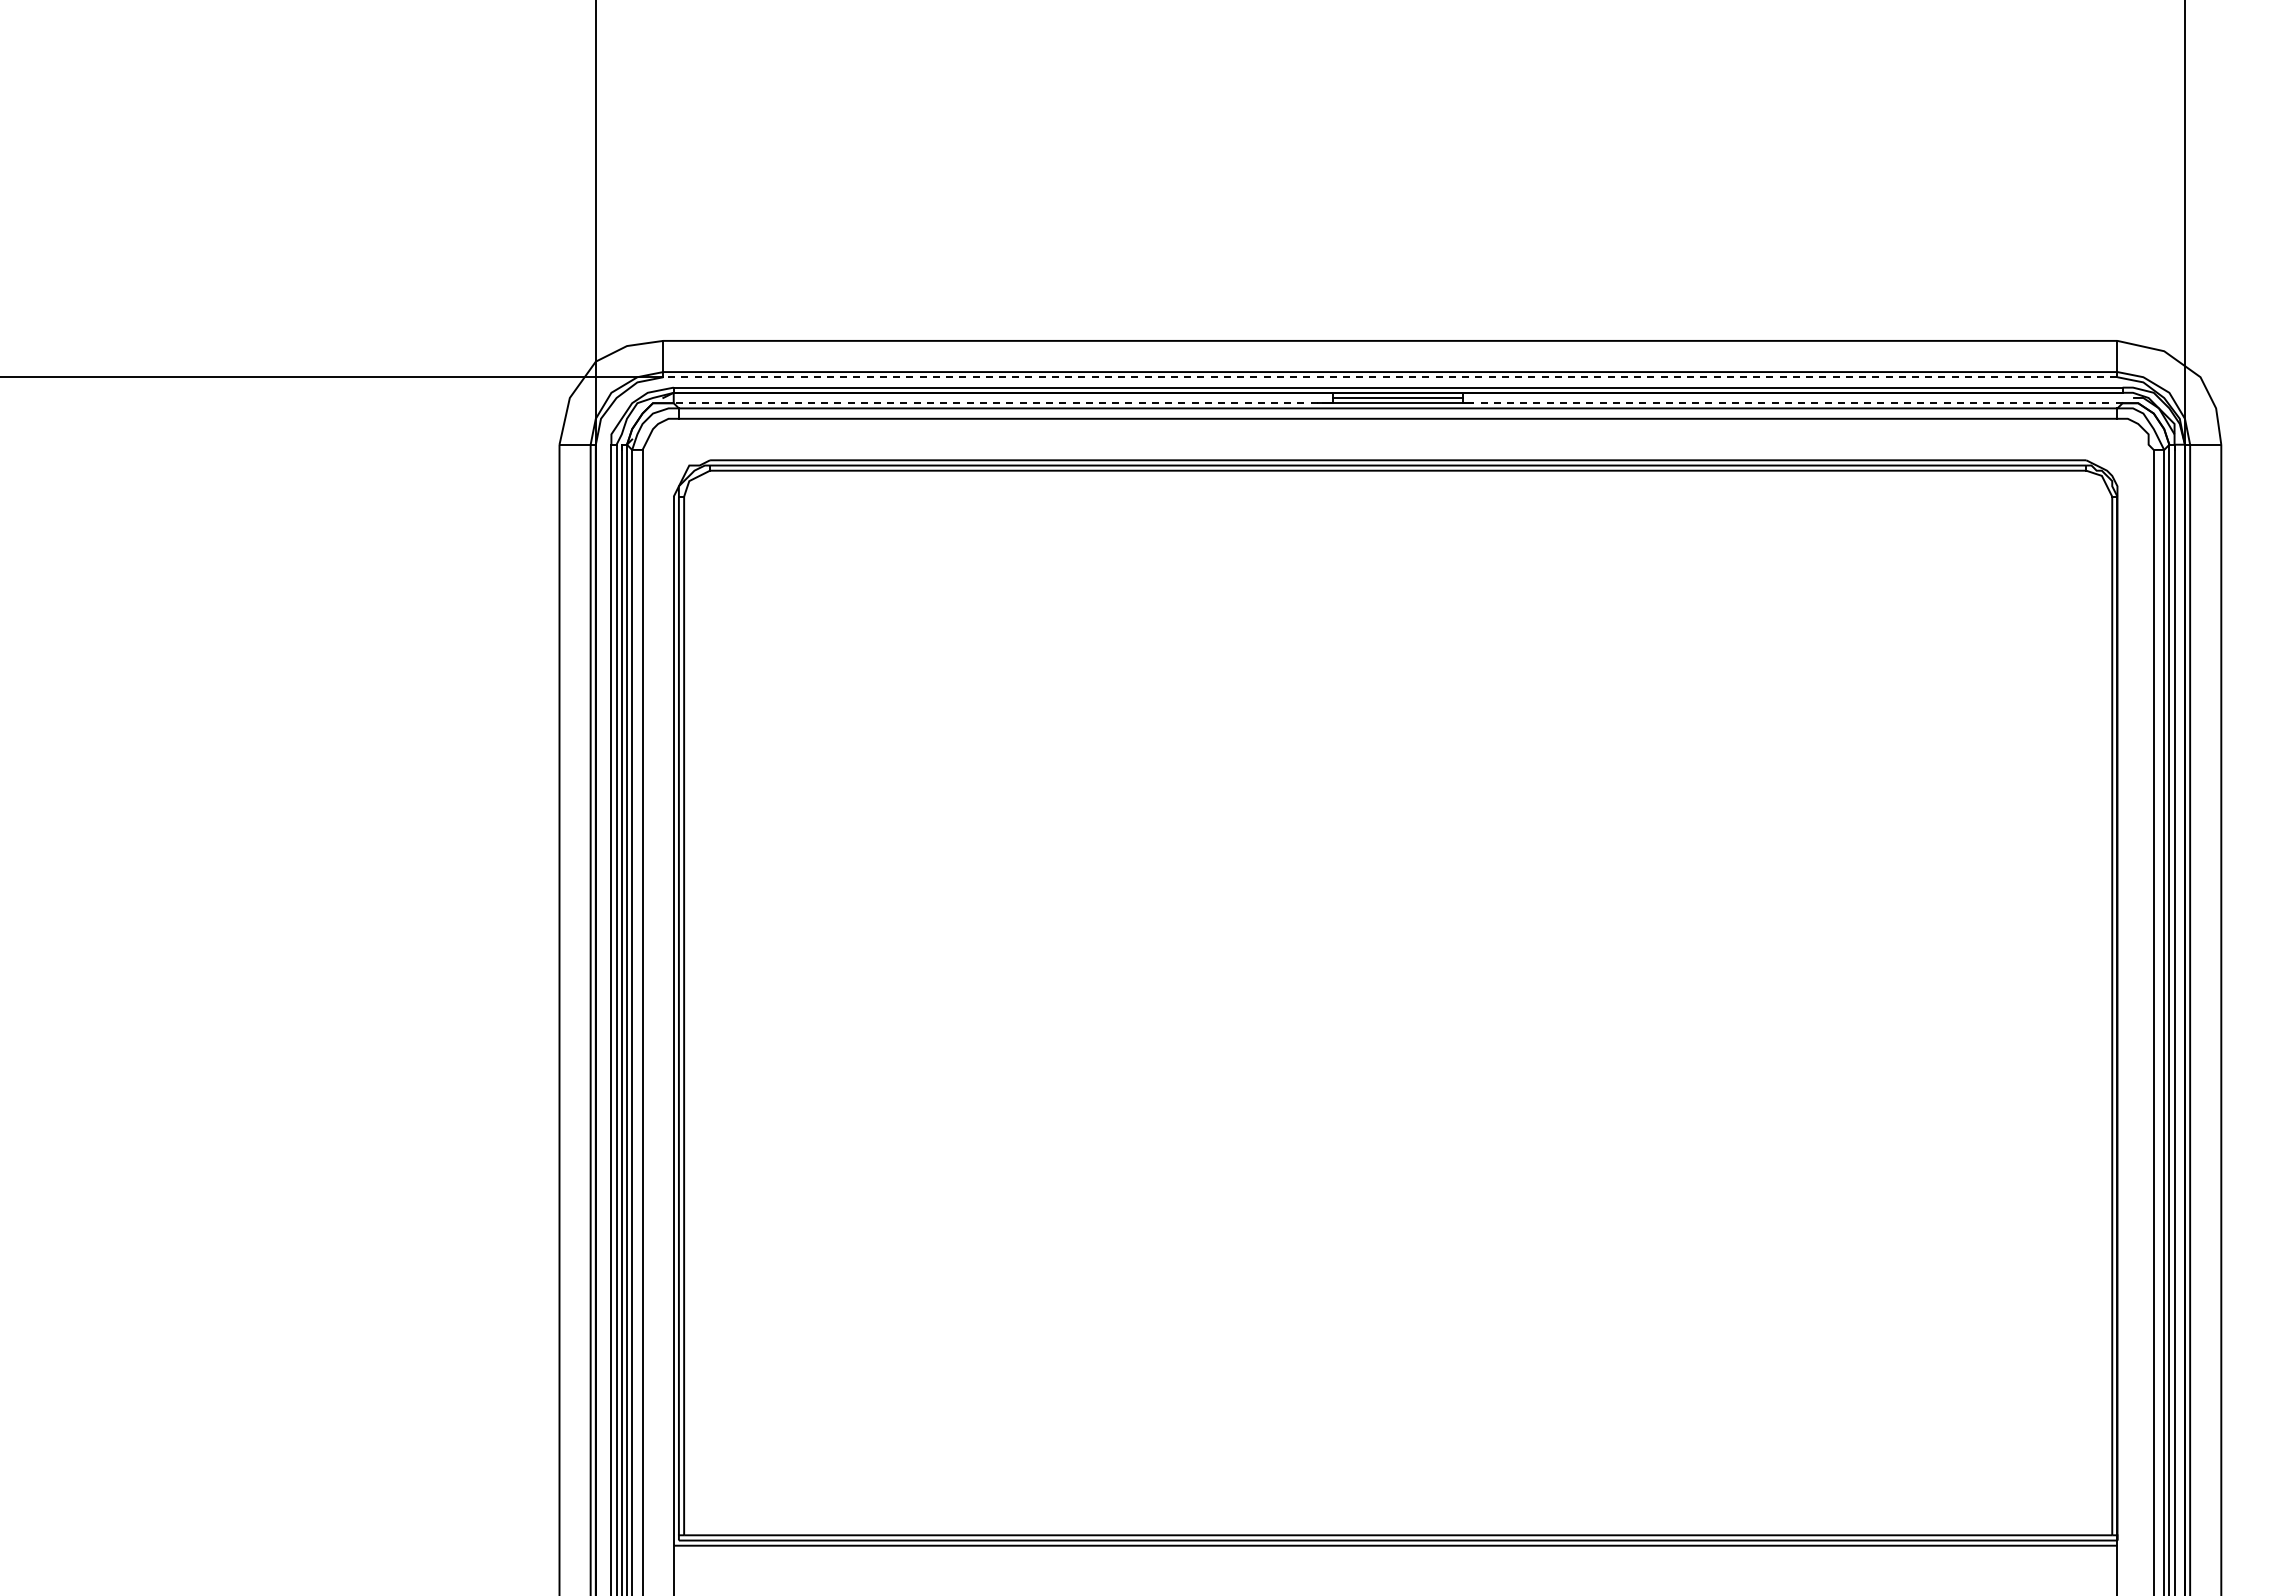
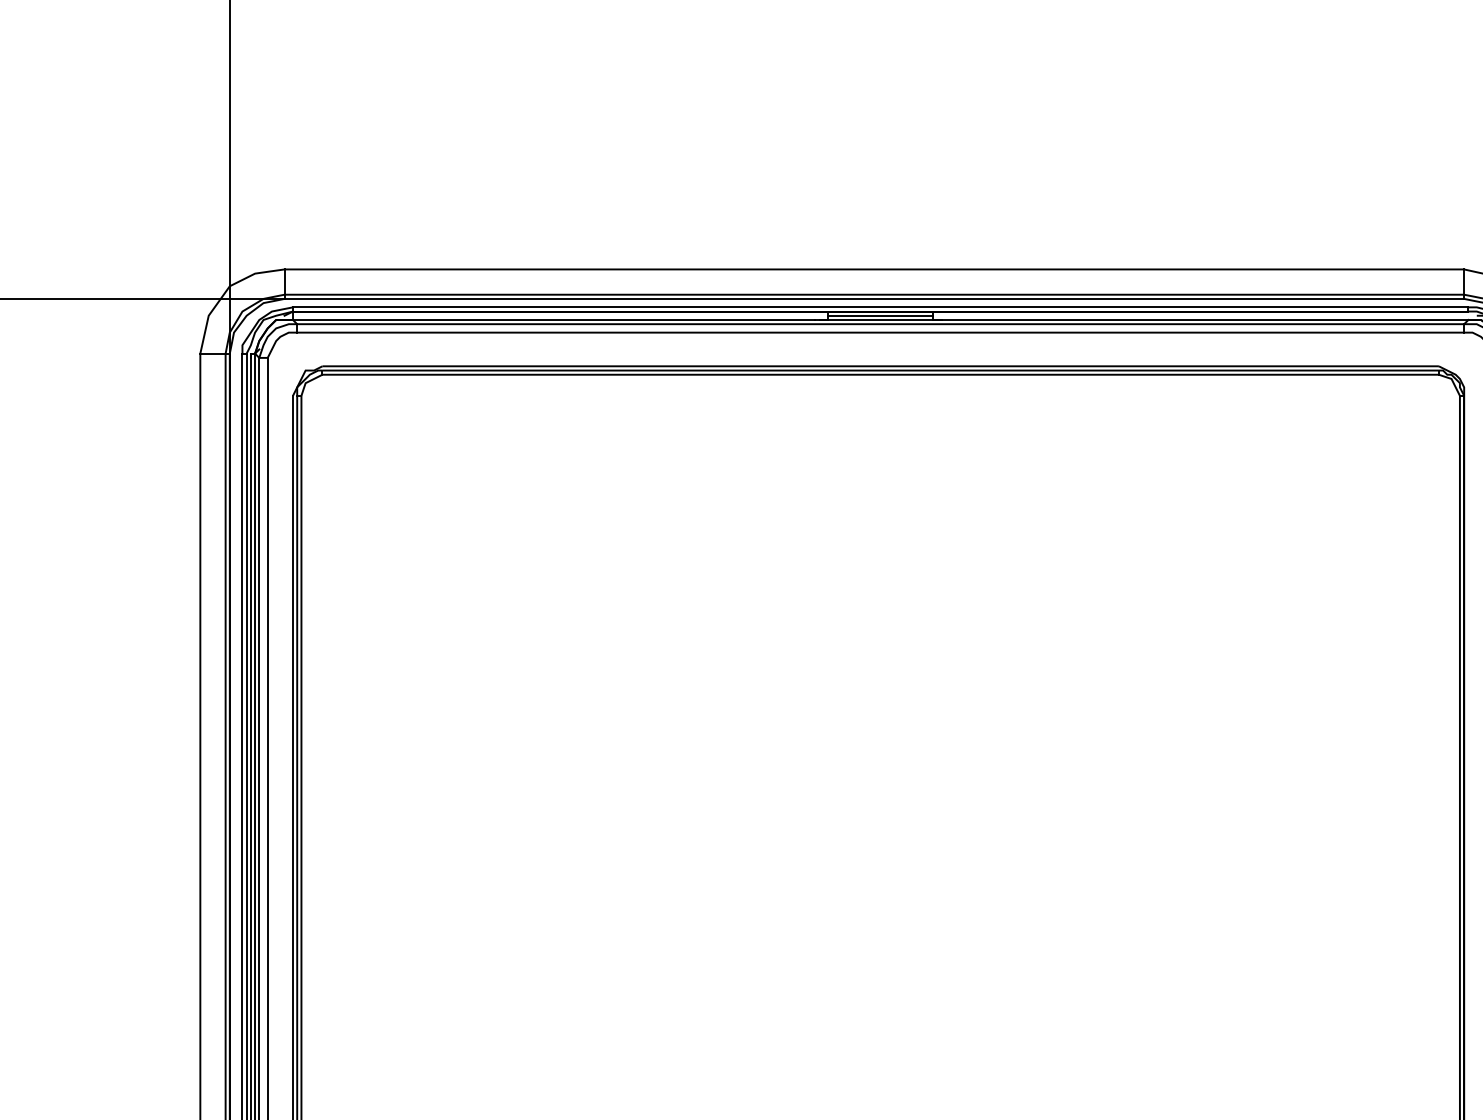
line: (1389, 377) -> (873, 299), dashed -> solid
line: (995, 403) -> (554, 320), dashed -> solid
line: (1798, 403) -> (1205, 320), dashed -> solid

